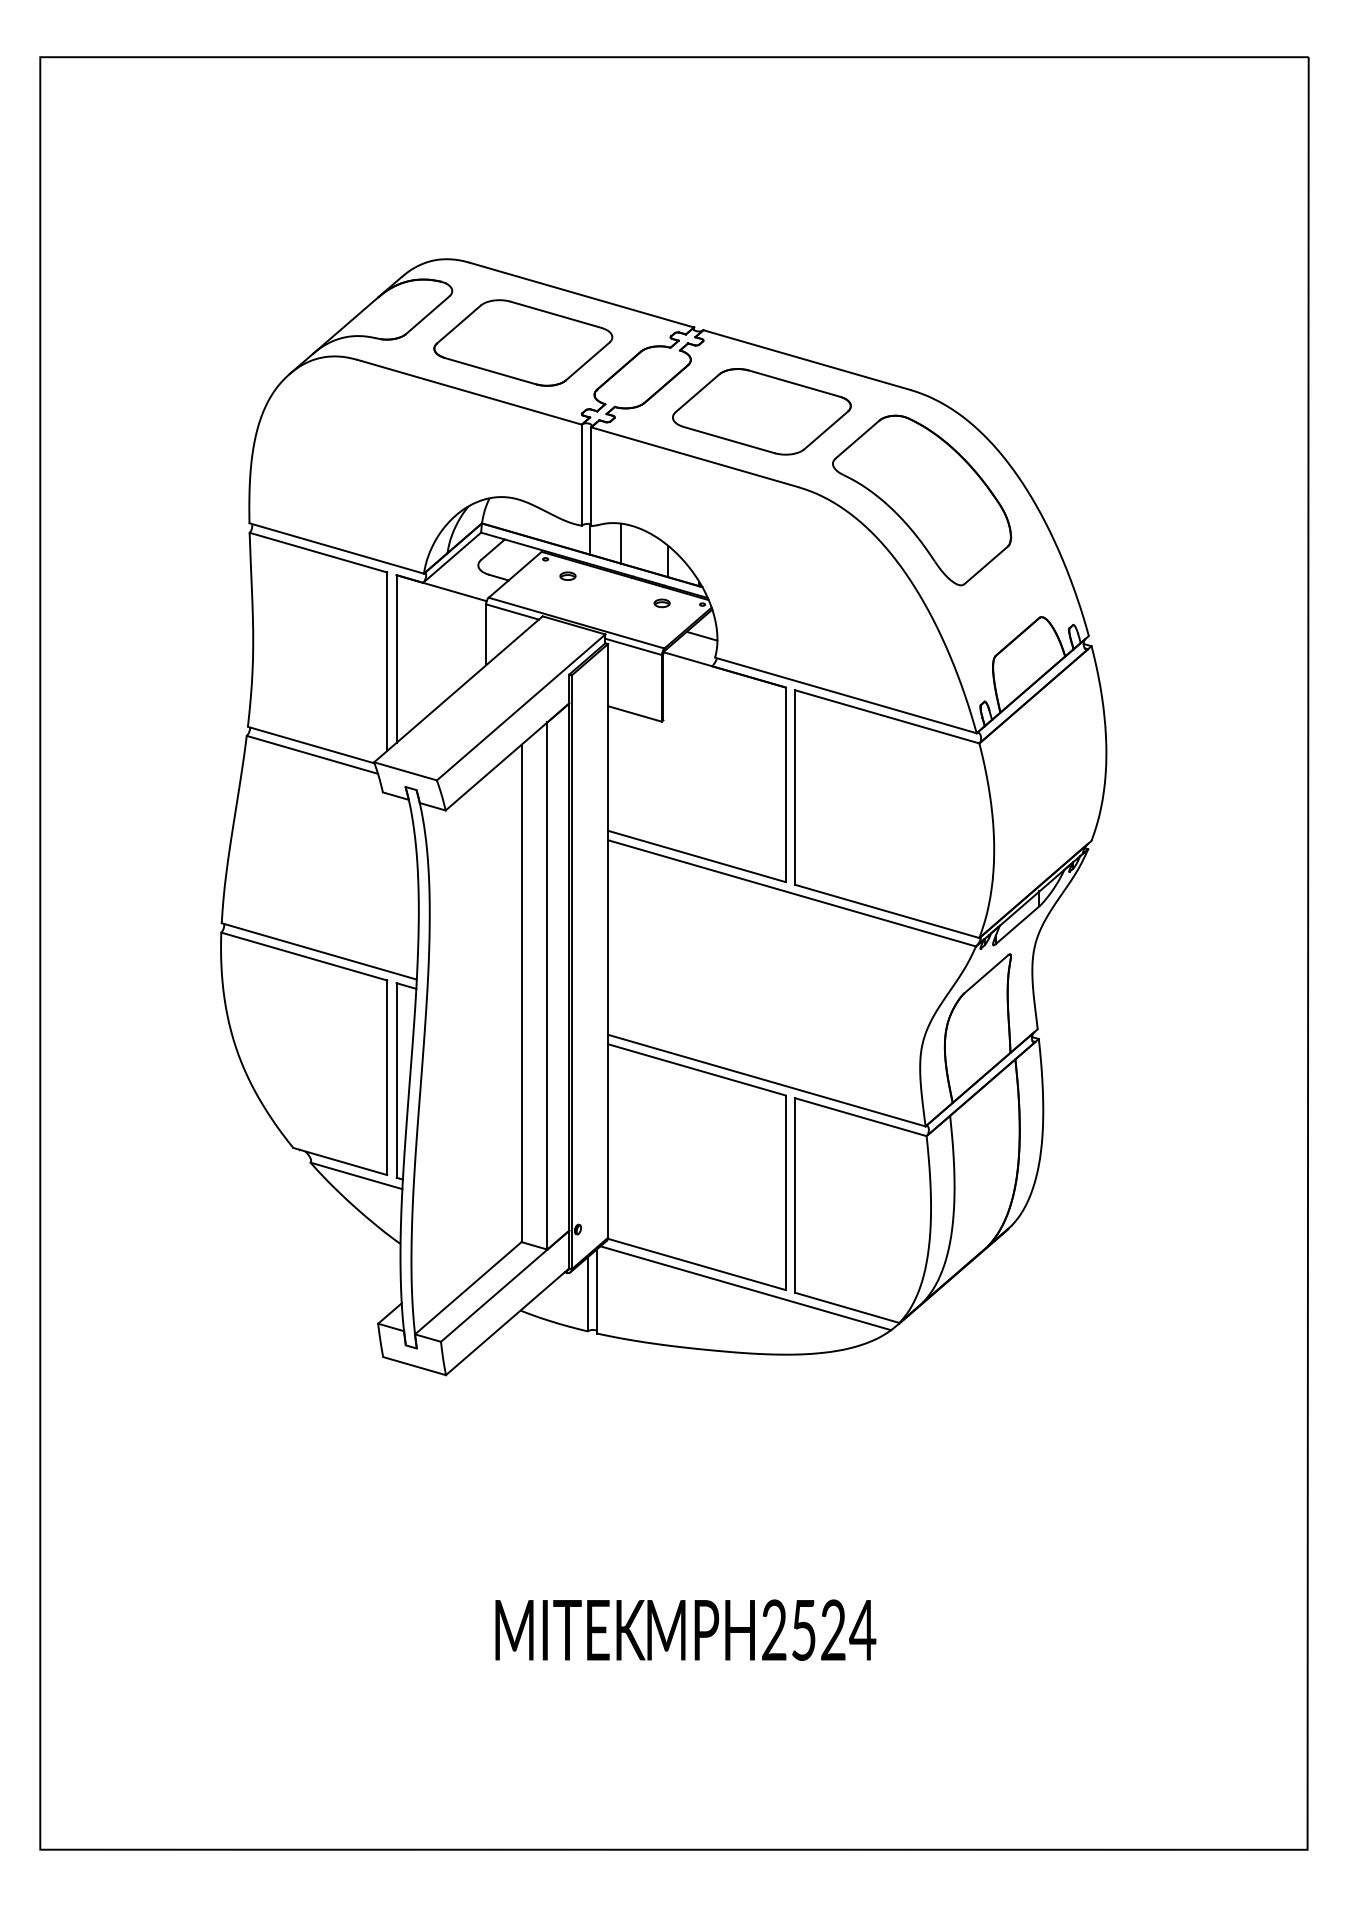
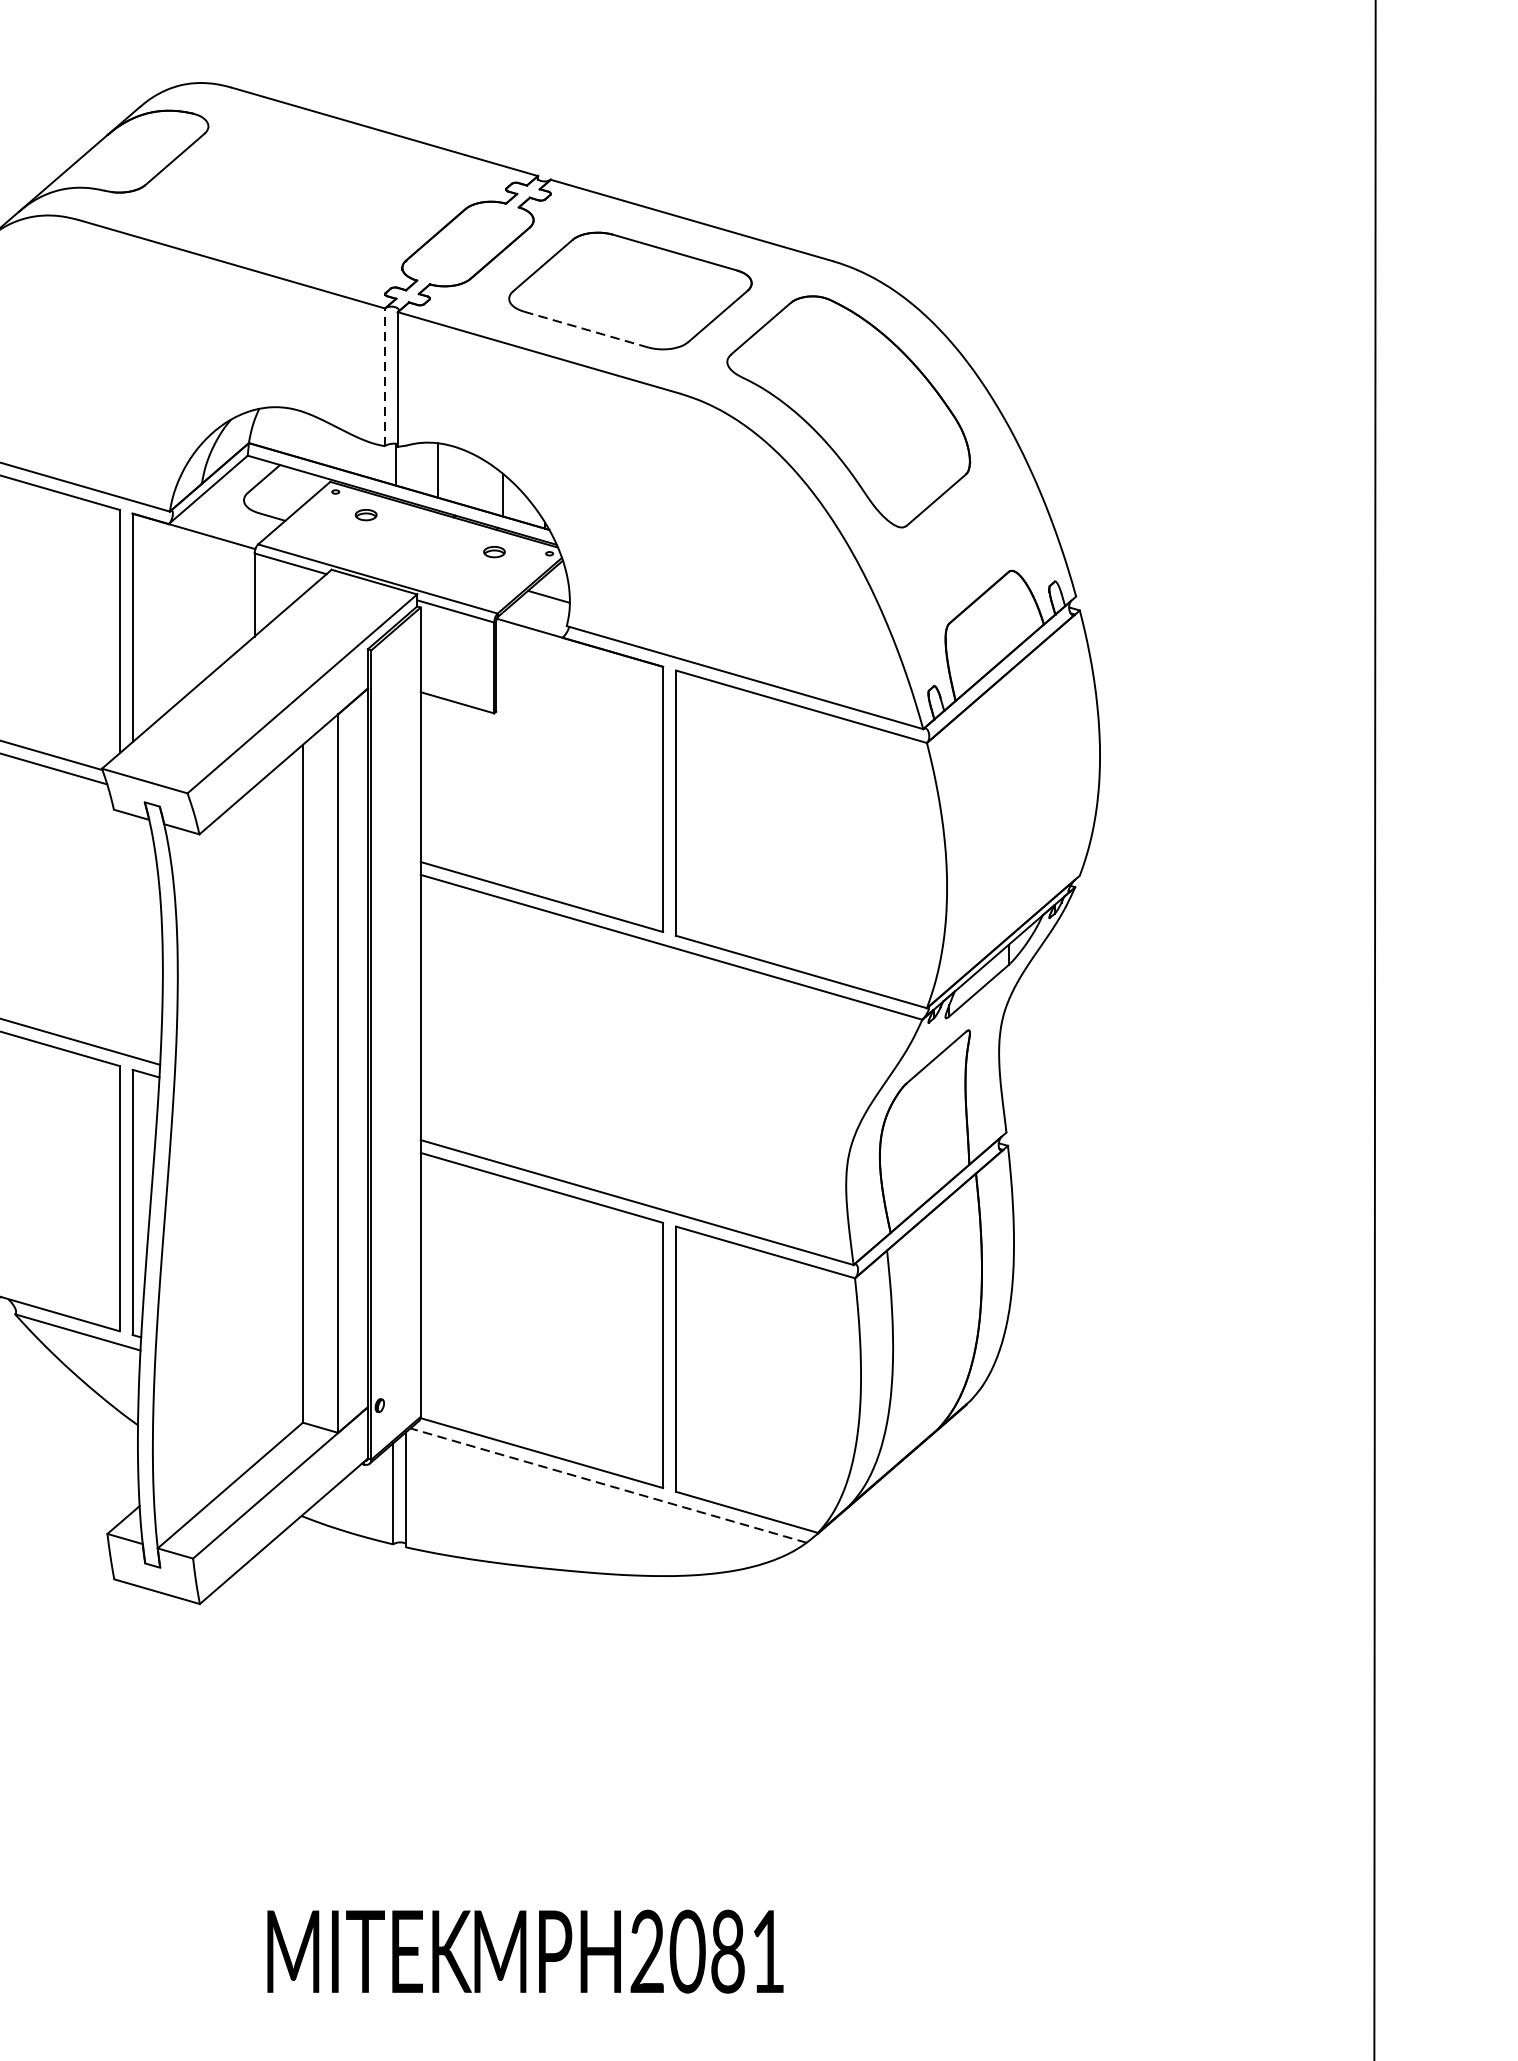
part: (523, 342) -> (305, 196), removed
line: (729, 440) -> (586, 330), solid -> dashed
line: (581, 475) -> (384, 377), solid -> dashed
line: (745, 1288) -> (608, 1485), solid -> dashed
text: (833, 1629) -> (728, 1950), MPH2524 -> MPH2081

